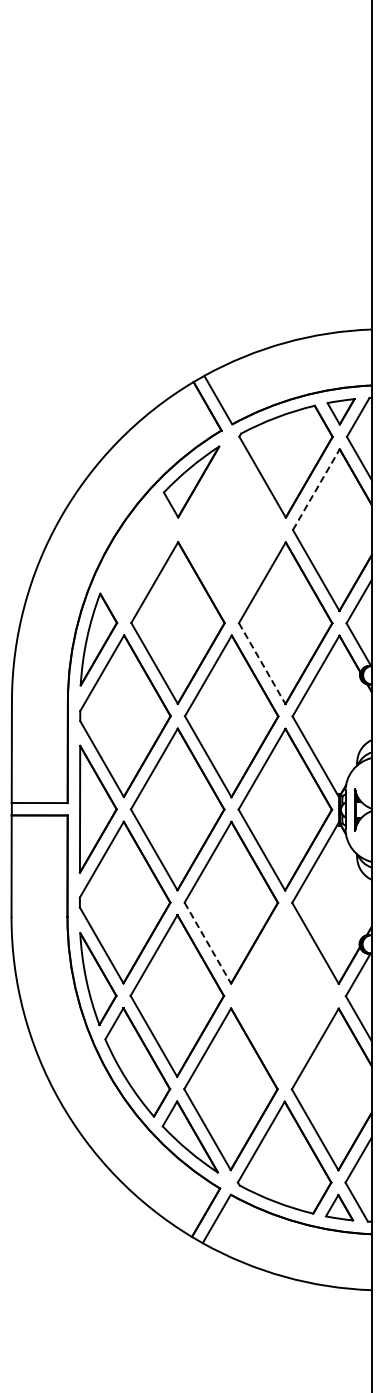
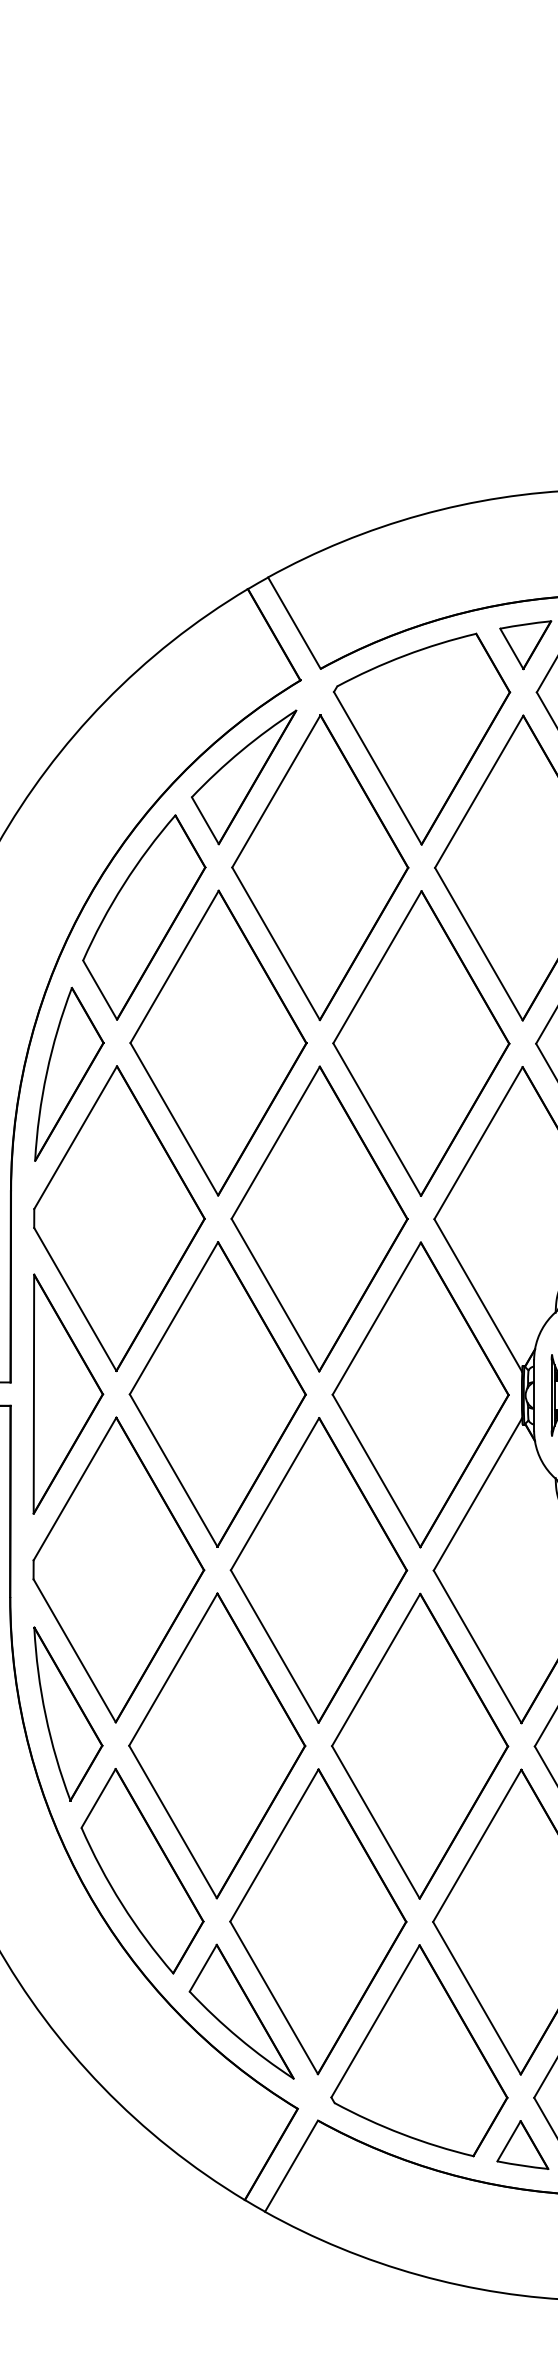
line: (316, 489) -> (479, 791), dashed -> solid
part: (231, 529) -> (319, 866), added
part: (138, 556) -> (144, 917), added
line: (262, 663) -> (377, 1119), dashed -> solid
line: (207, 943) -> (274, 1647), dashed -> solid
part: (284, 995) -> (419, 1745), added

